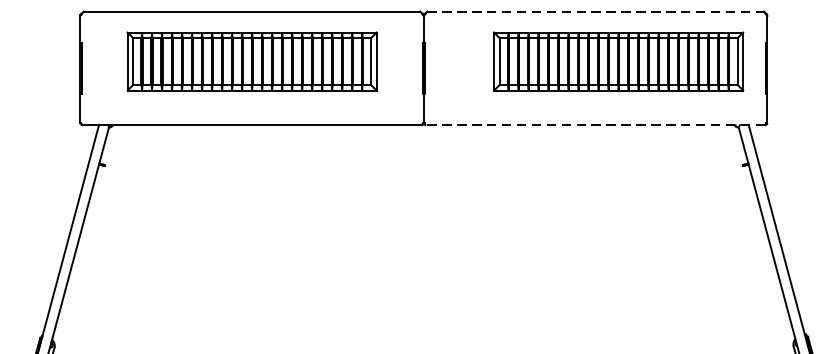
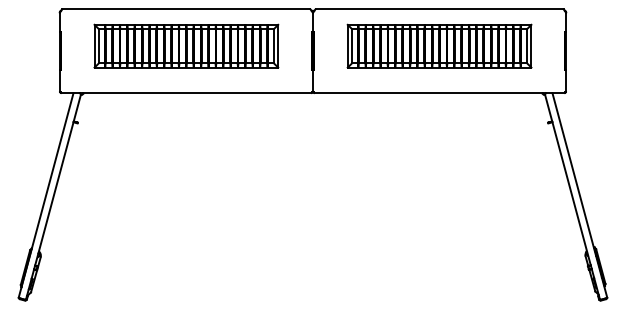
line: (596, 11) -> (440, 9), dashed -> solid
part: (618, 60) -> (439, 45), moved
line: (595, 125) -> (439, 93), dashed -> solid

